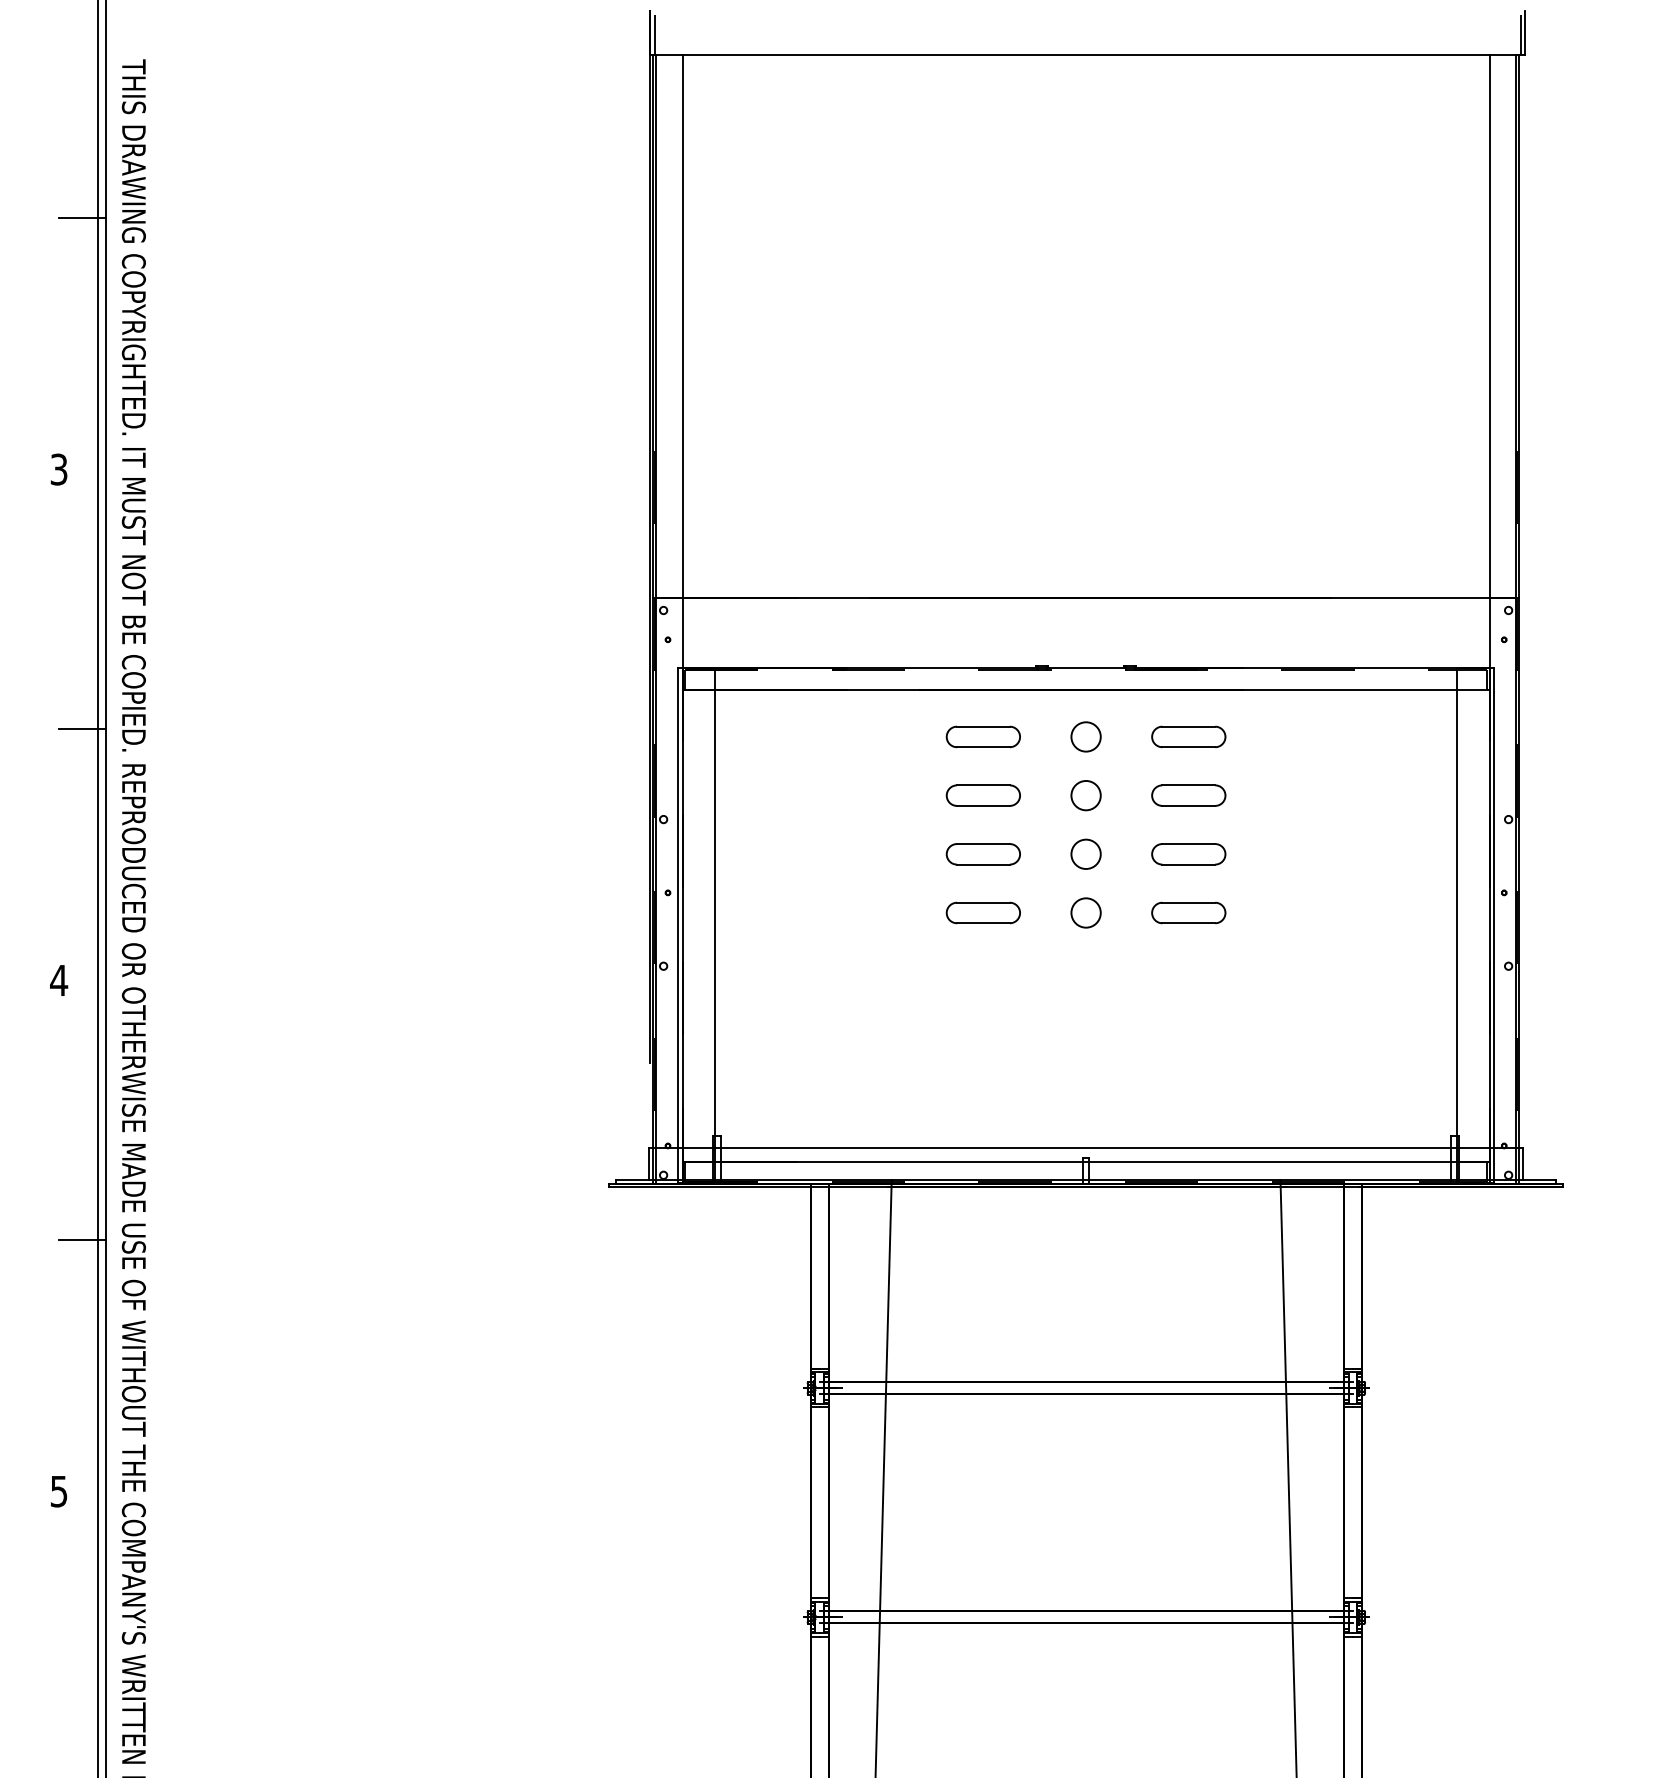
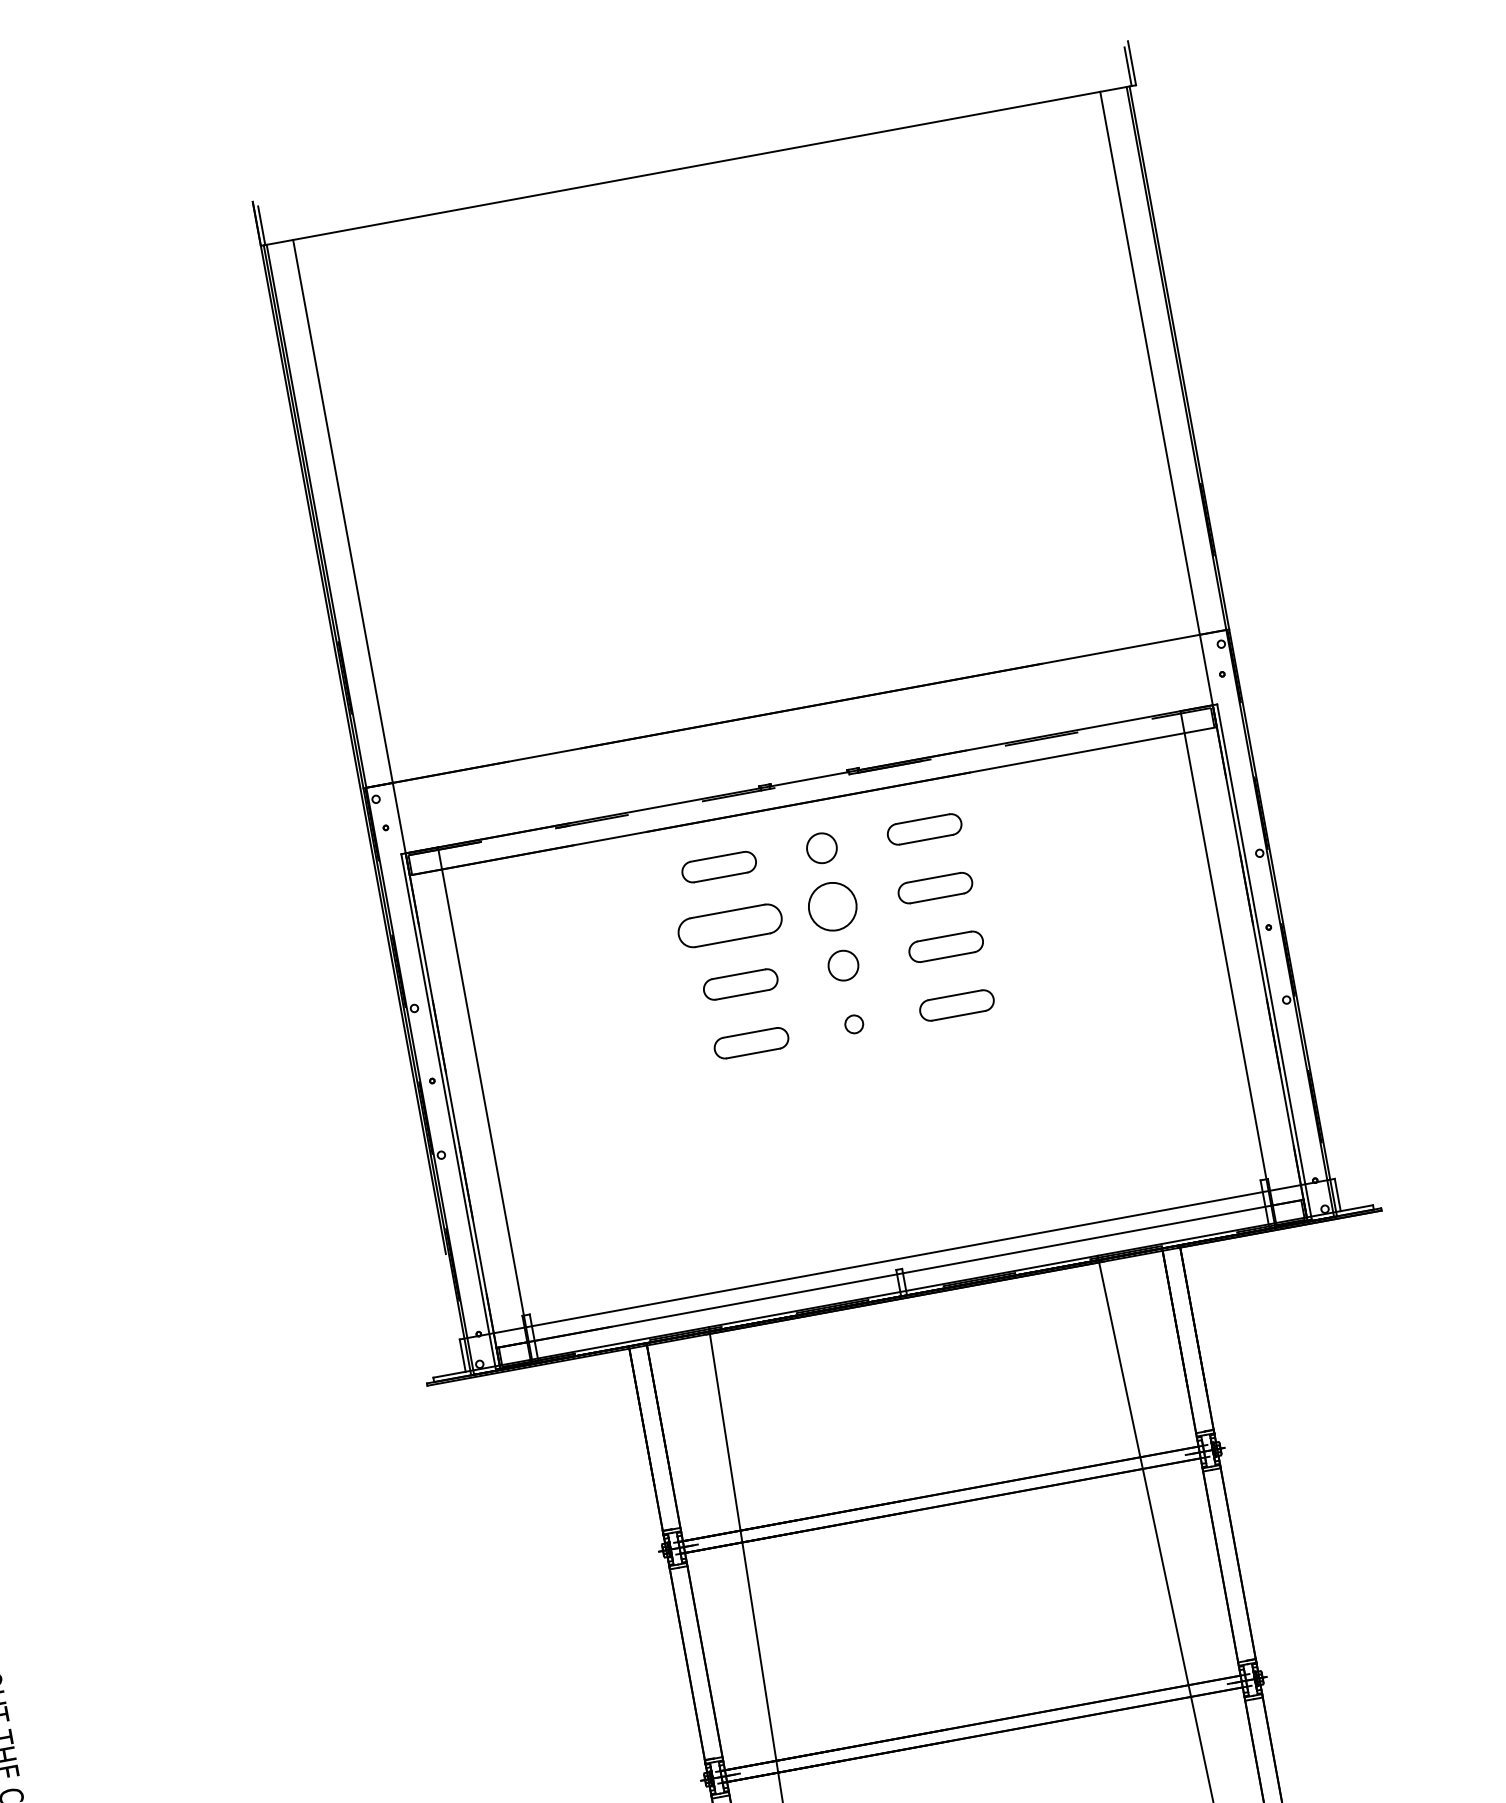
part: (982, 795) -> (729, 925), size x1.4
circle: (1085, 795) -> (832, 906), size x1.6
circle: (1085, 912) -> (853, 1023), size x0.6

